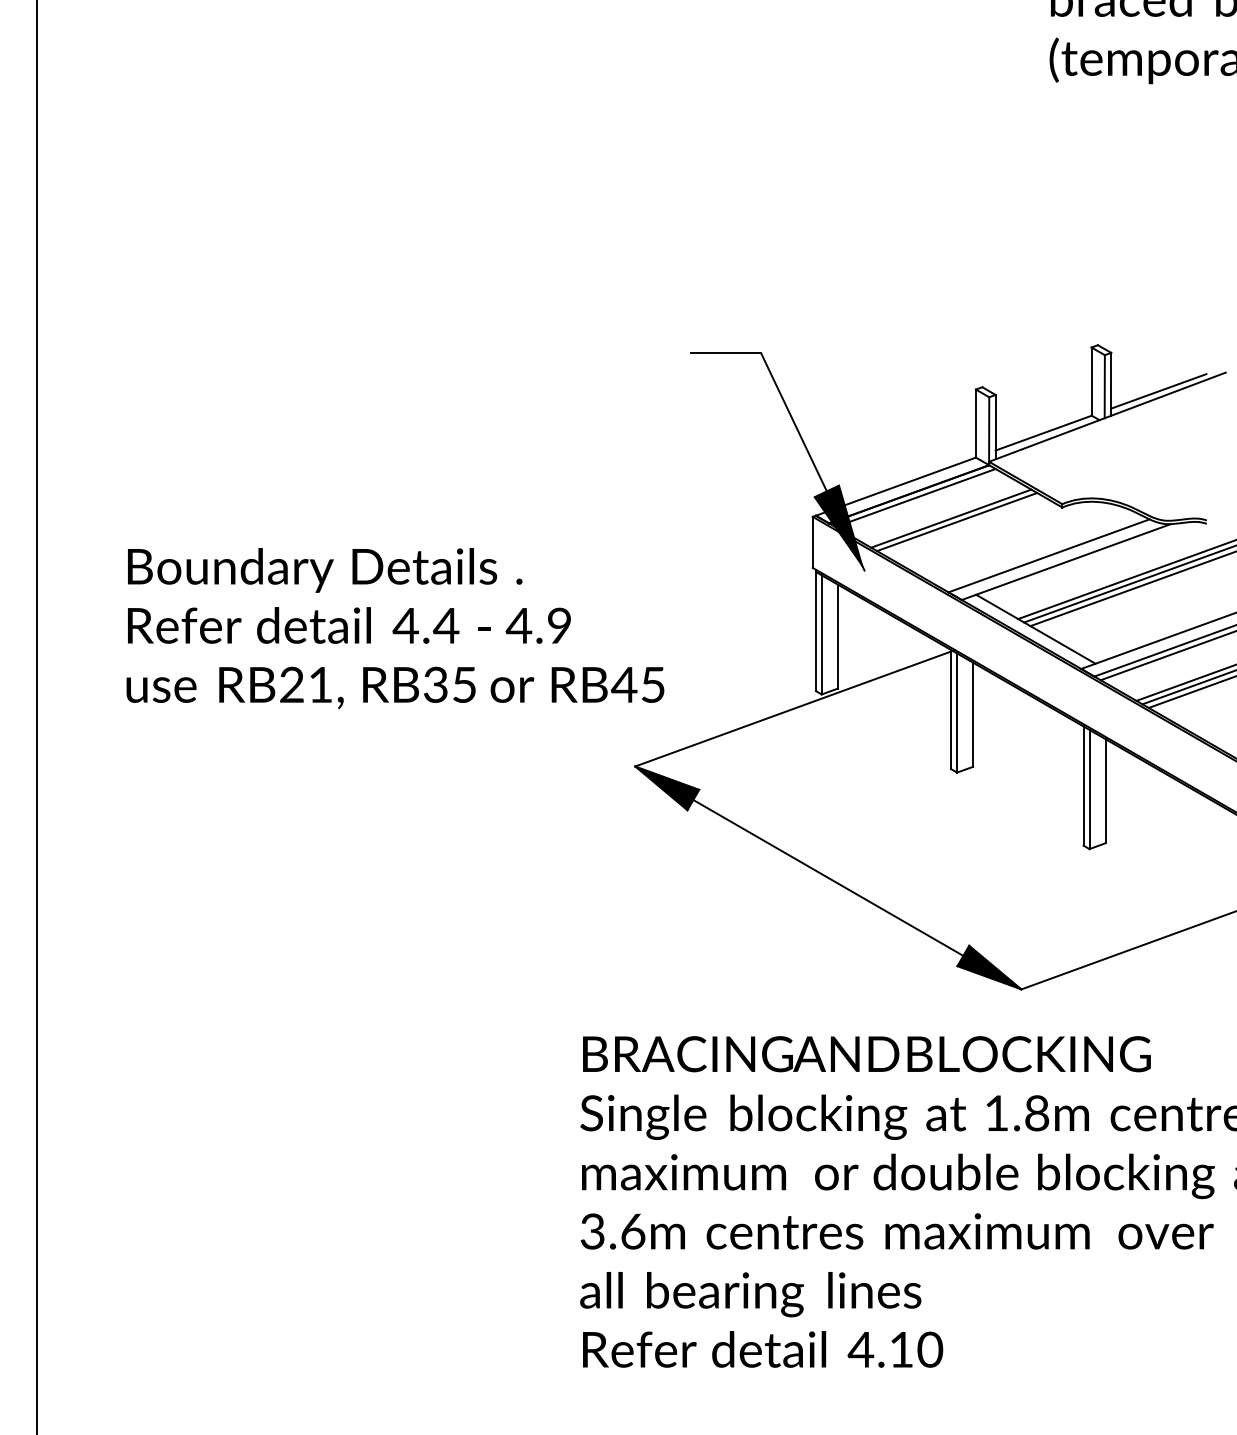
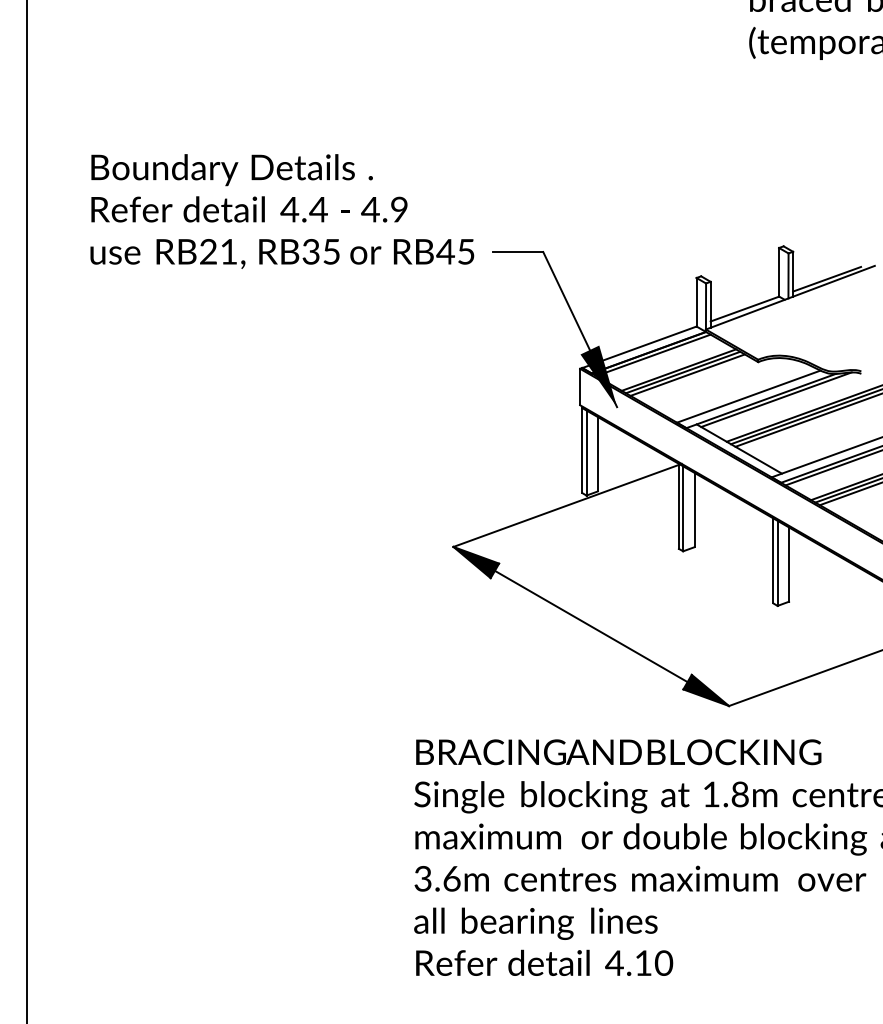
line: (963, 525) -> (687, 374), added
line: (1087, 559) -> (776, 399), added
text: (395, 628) -> (282, 211), moved

